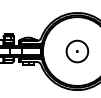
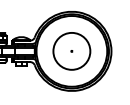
circle: (77, 50) -> (71, 50), size x1.67

